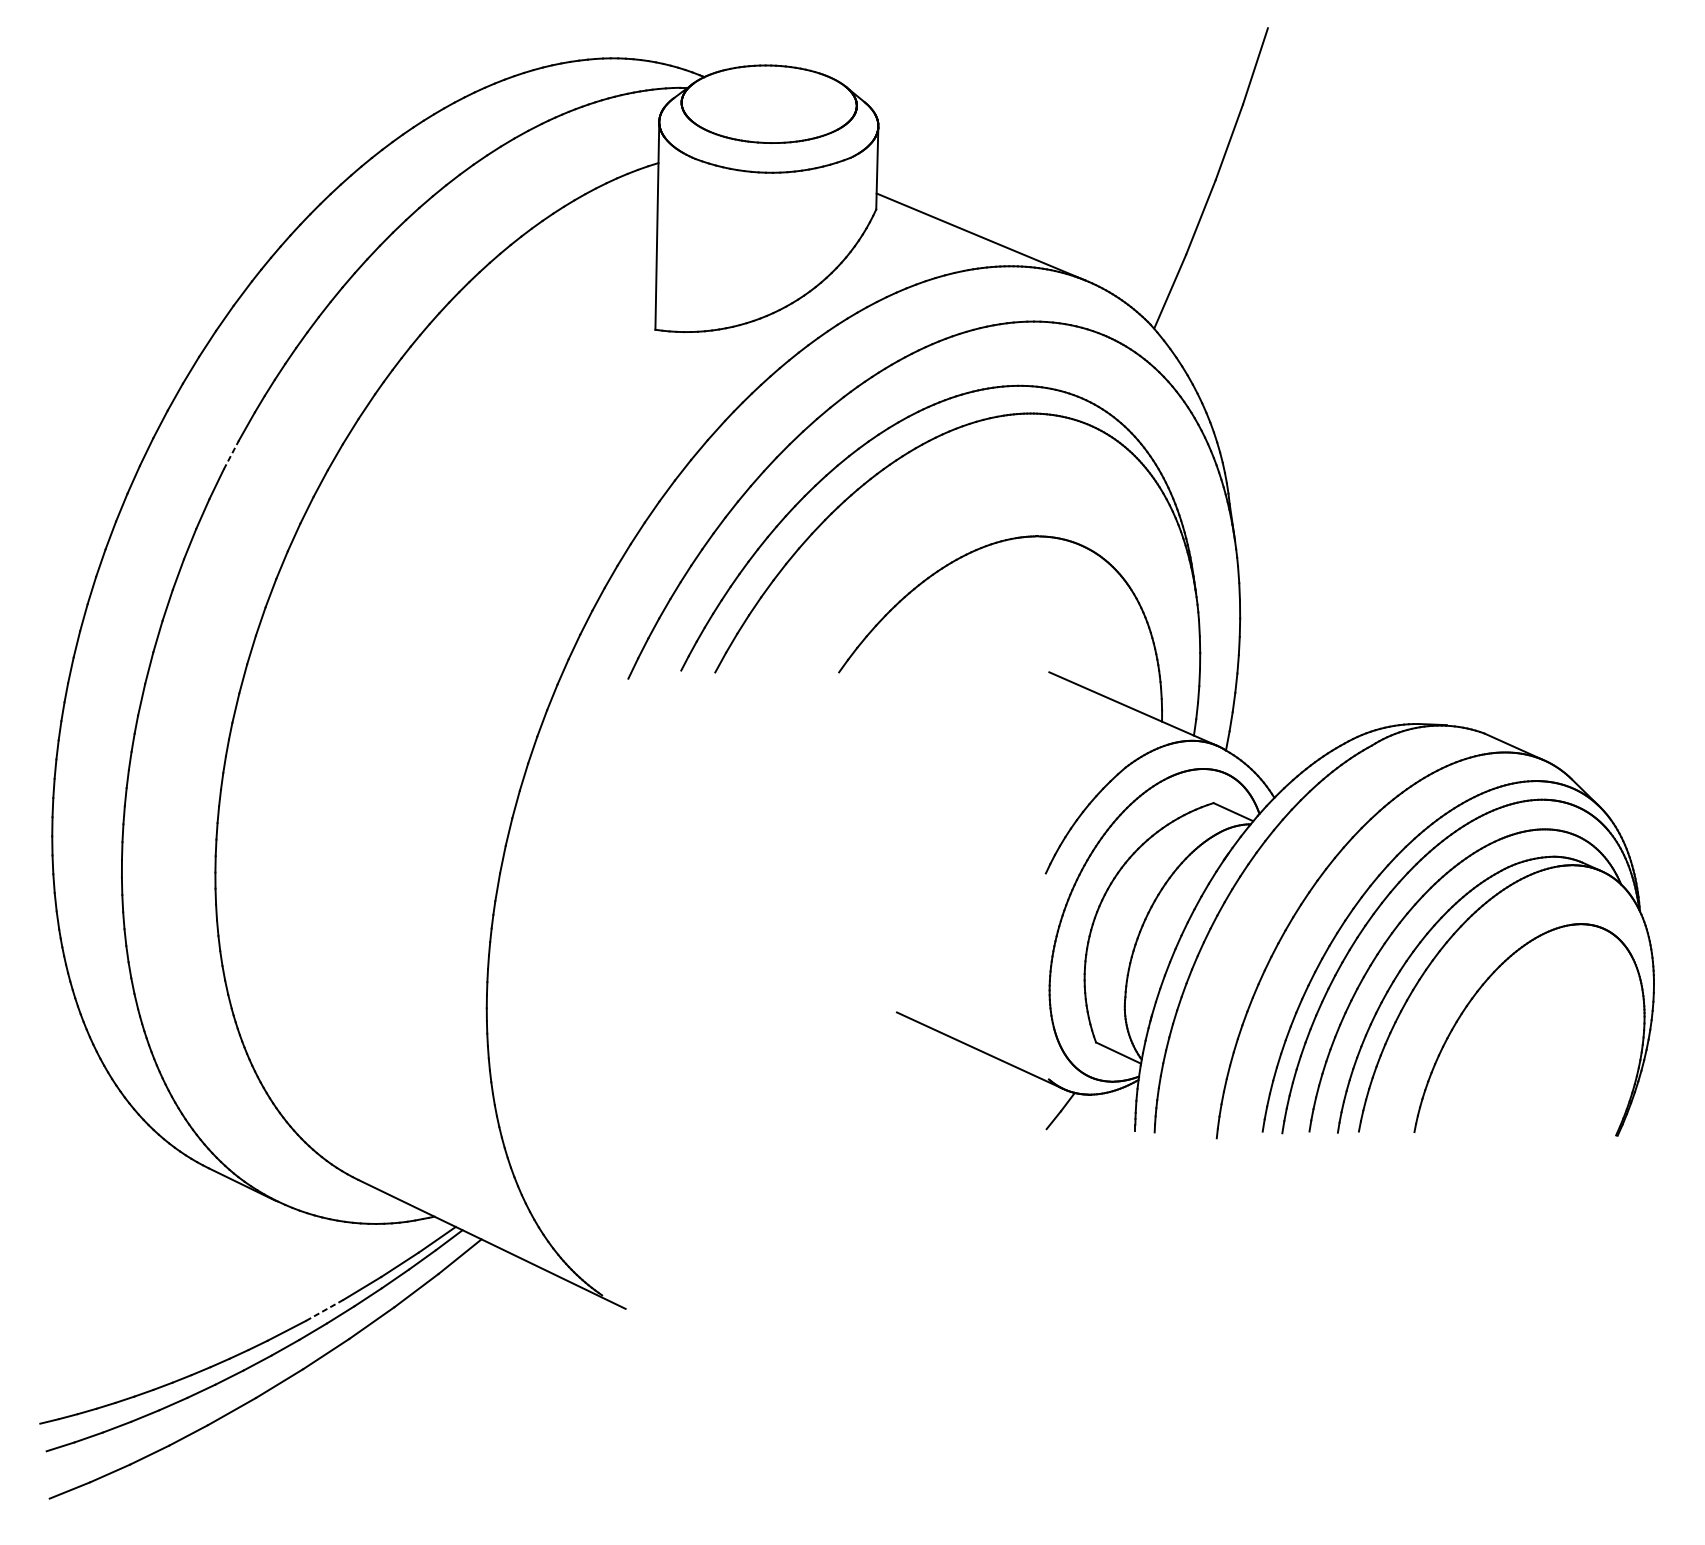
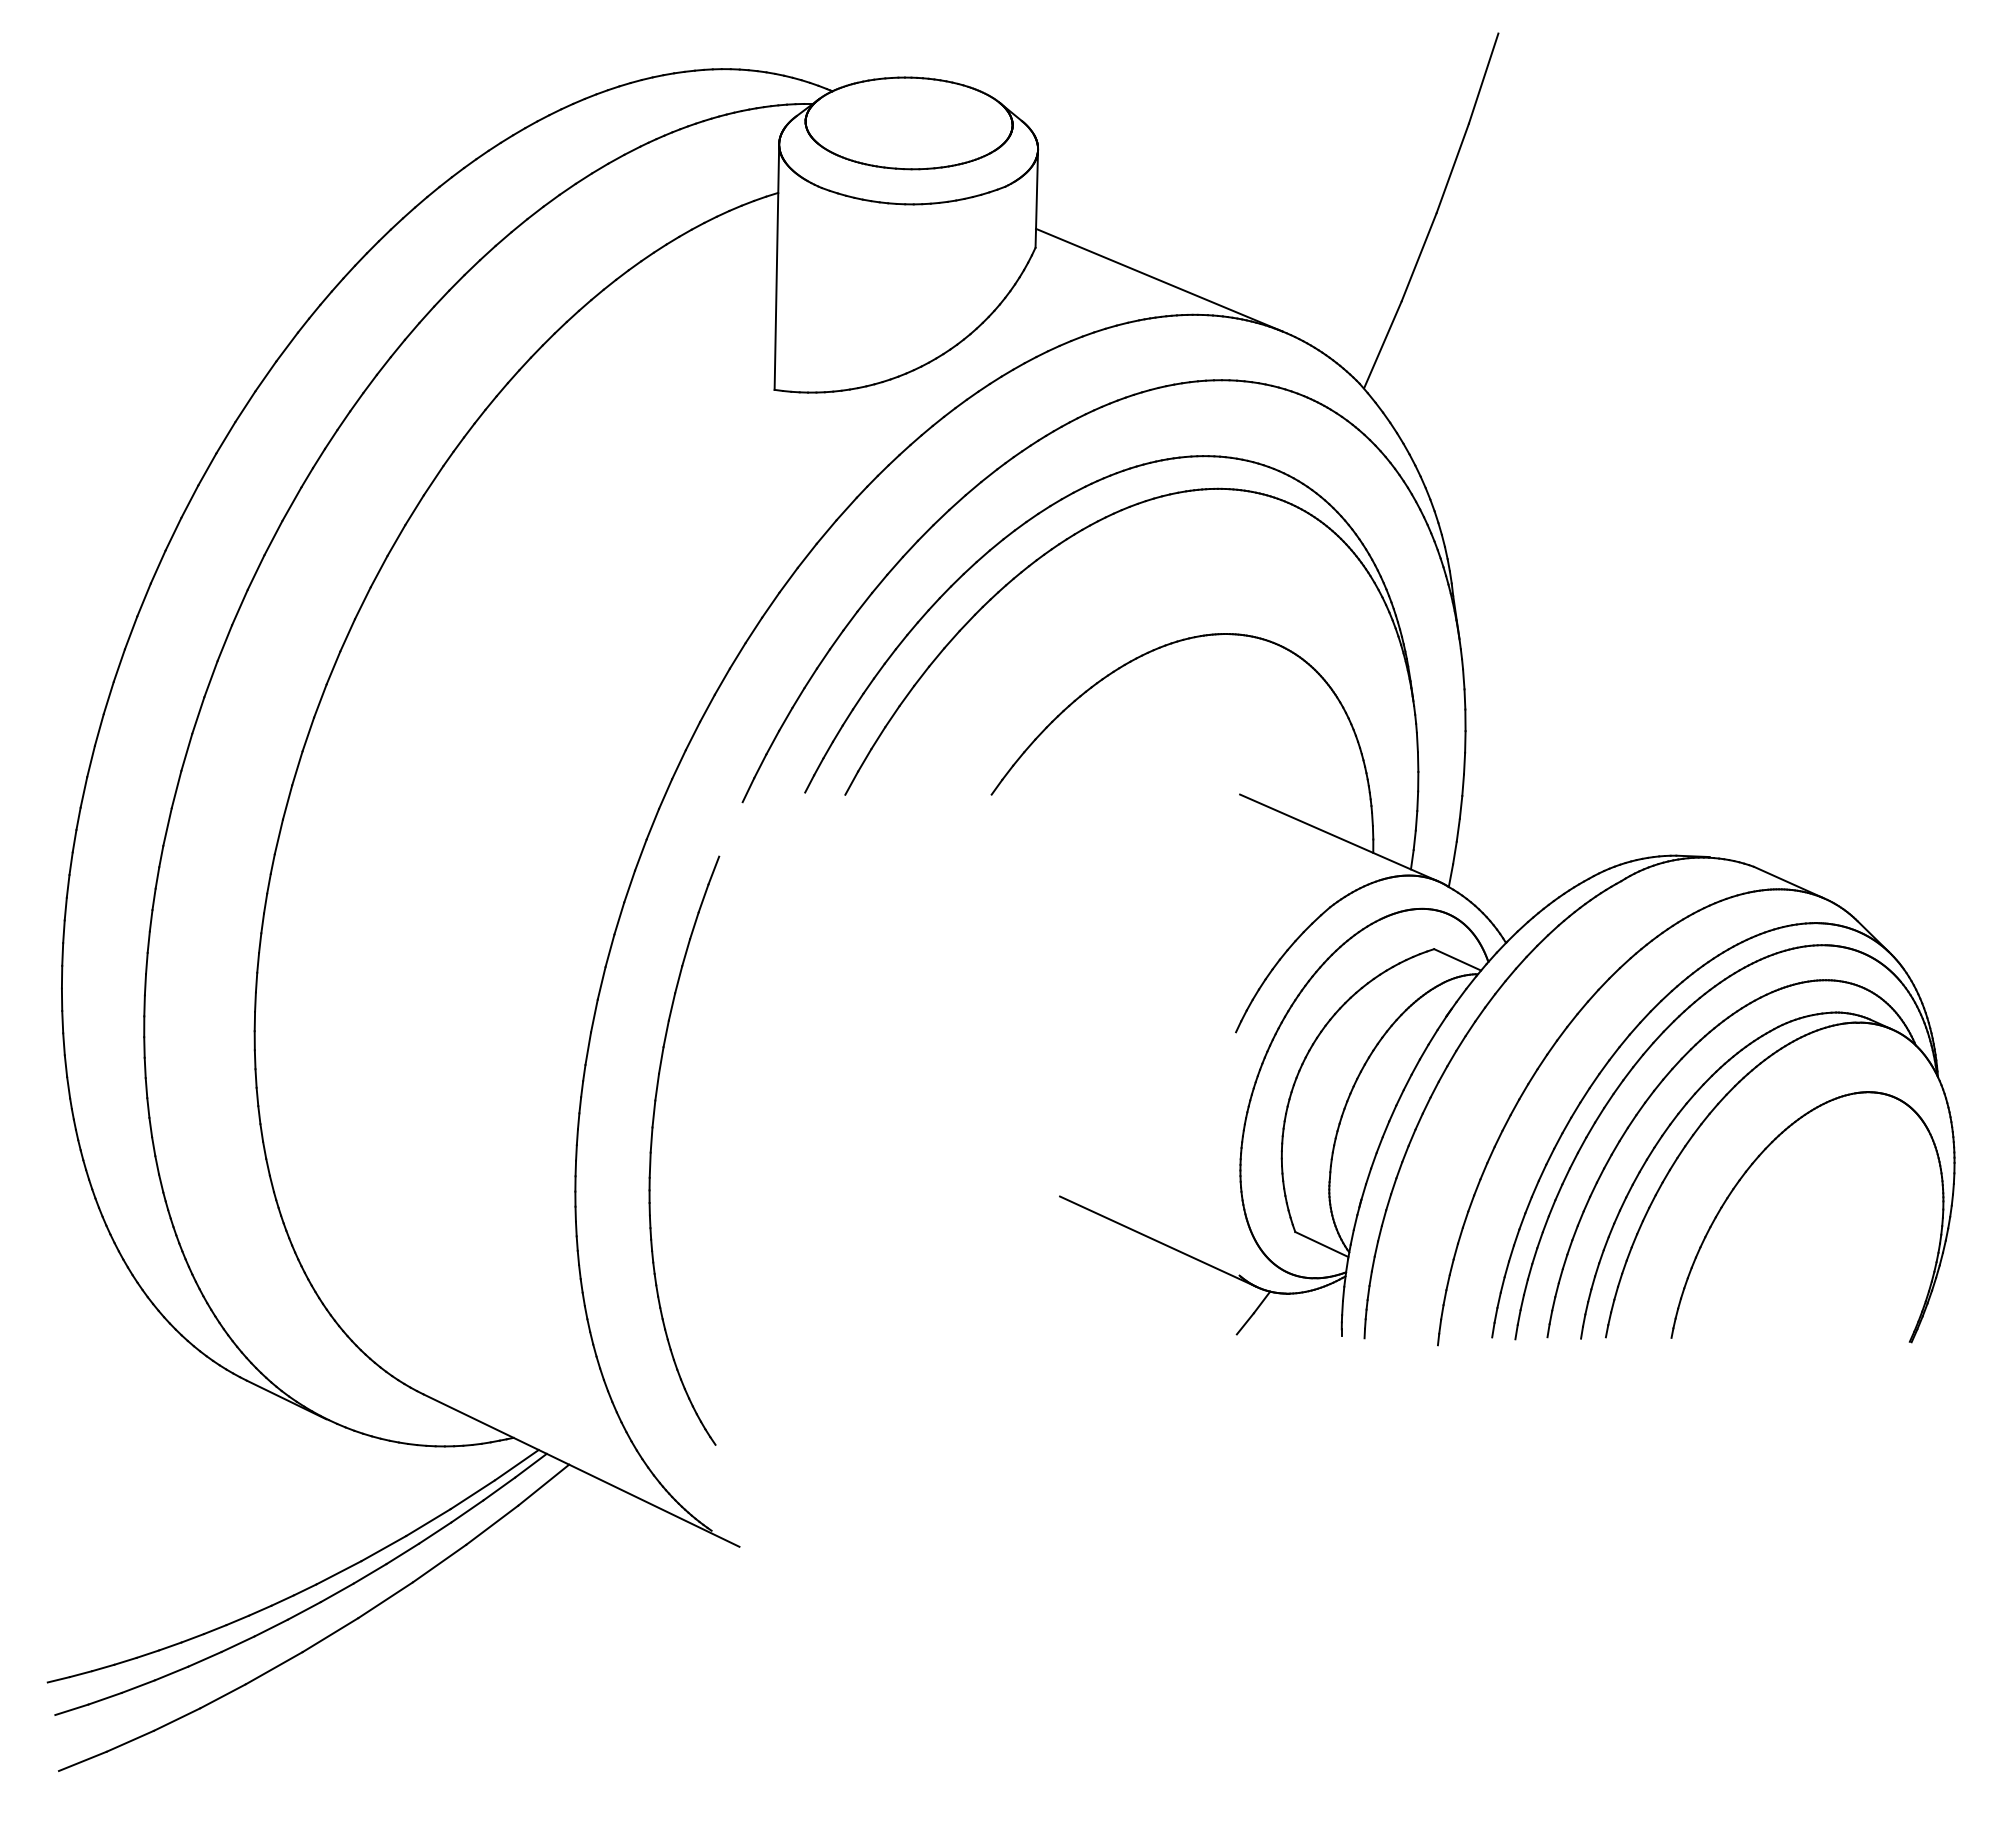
line: (231, 454) -> (273, 537), dashed -> solid
part: (552, 969) -> (652, 1145), added
line: (324, 1310) -> (383, 1548), dashed -> solid

